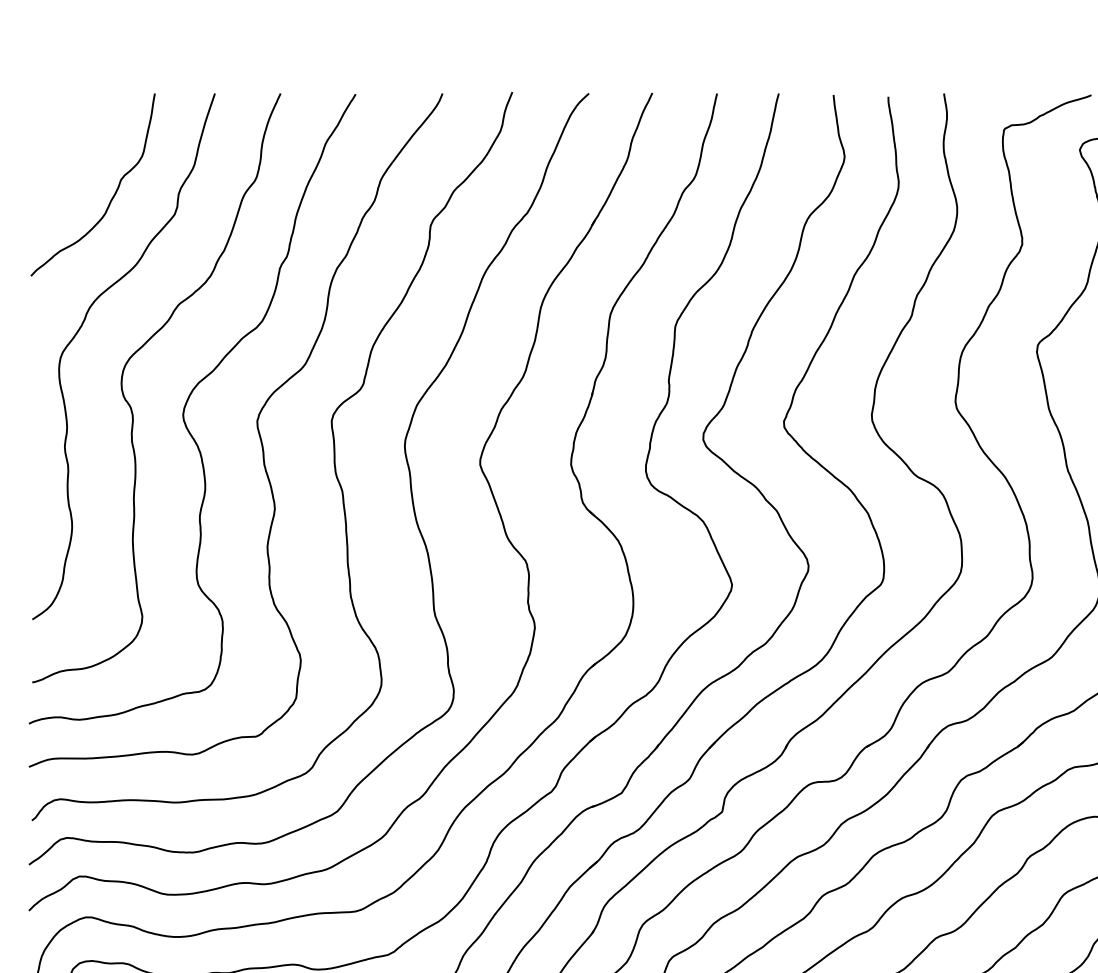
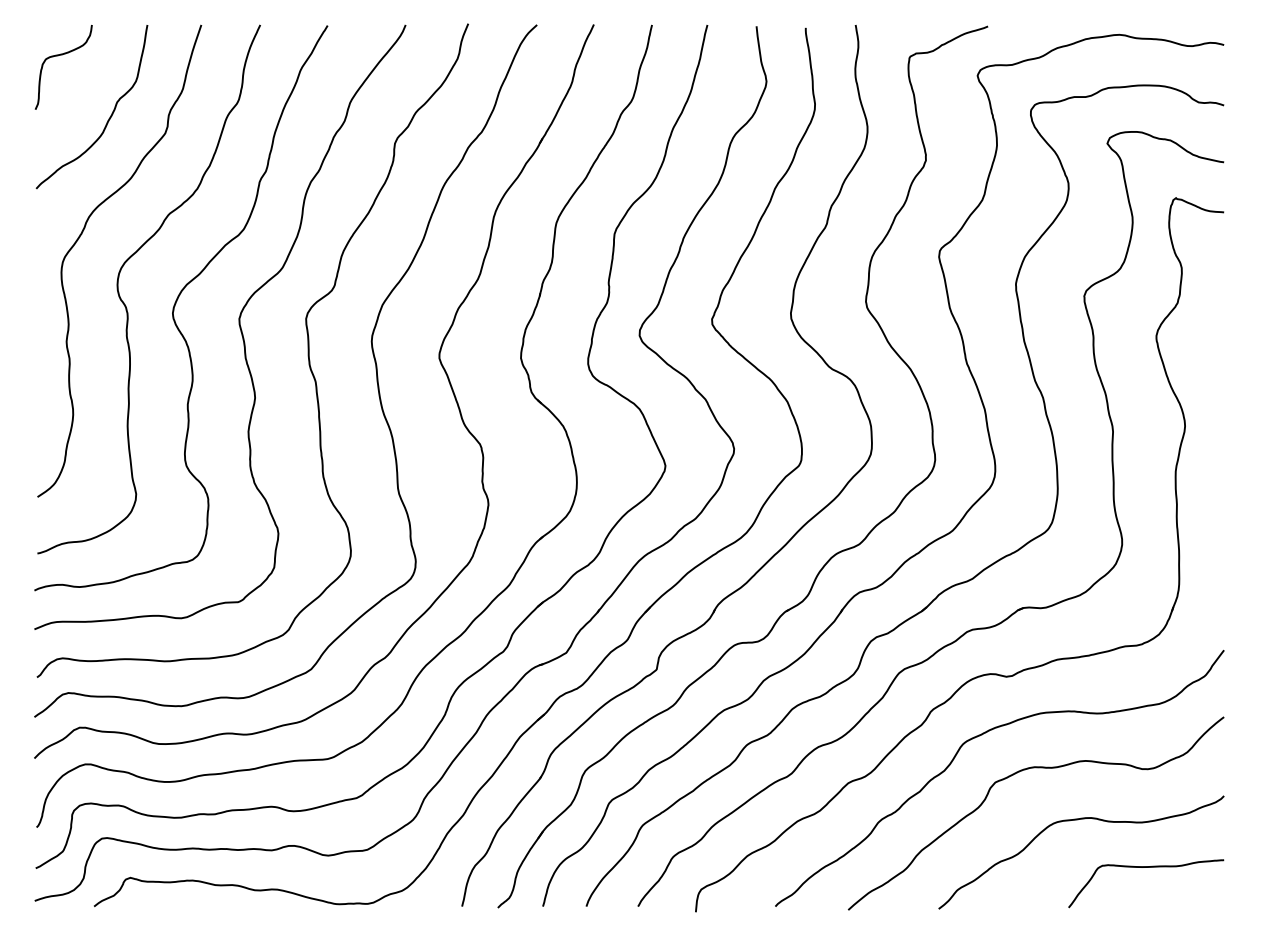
curve: (60, 127) -> (62, 55), added

